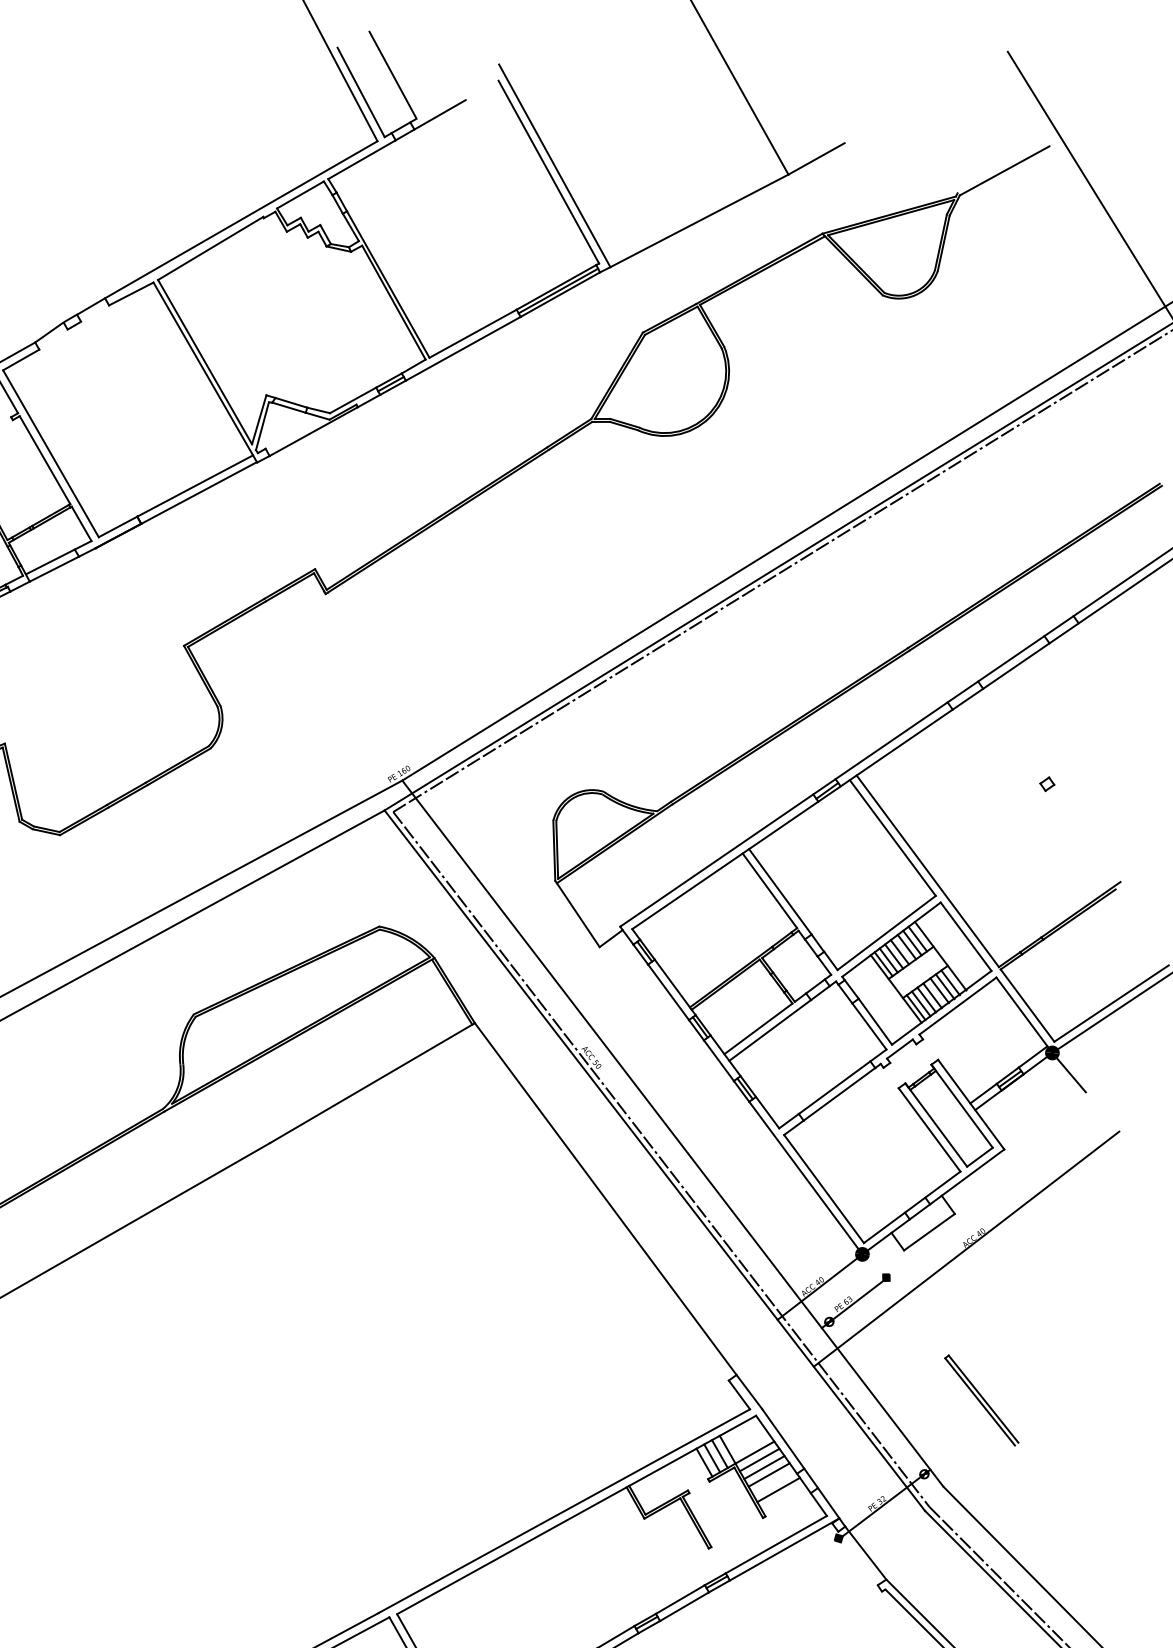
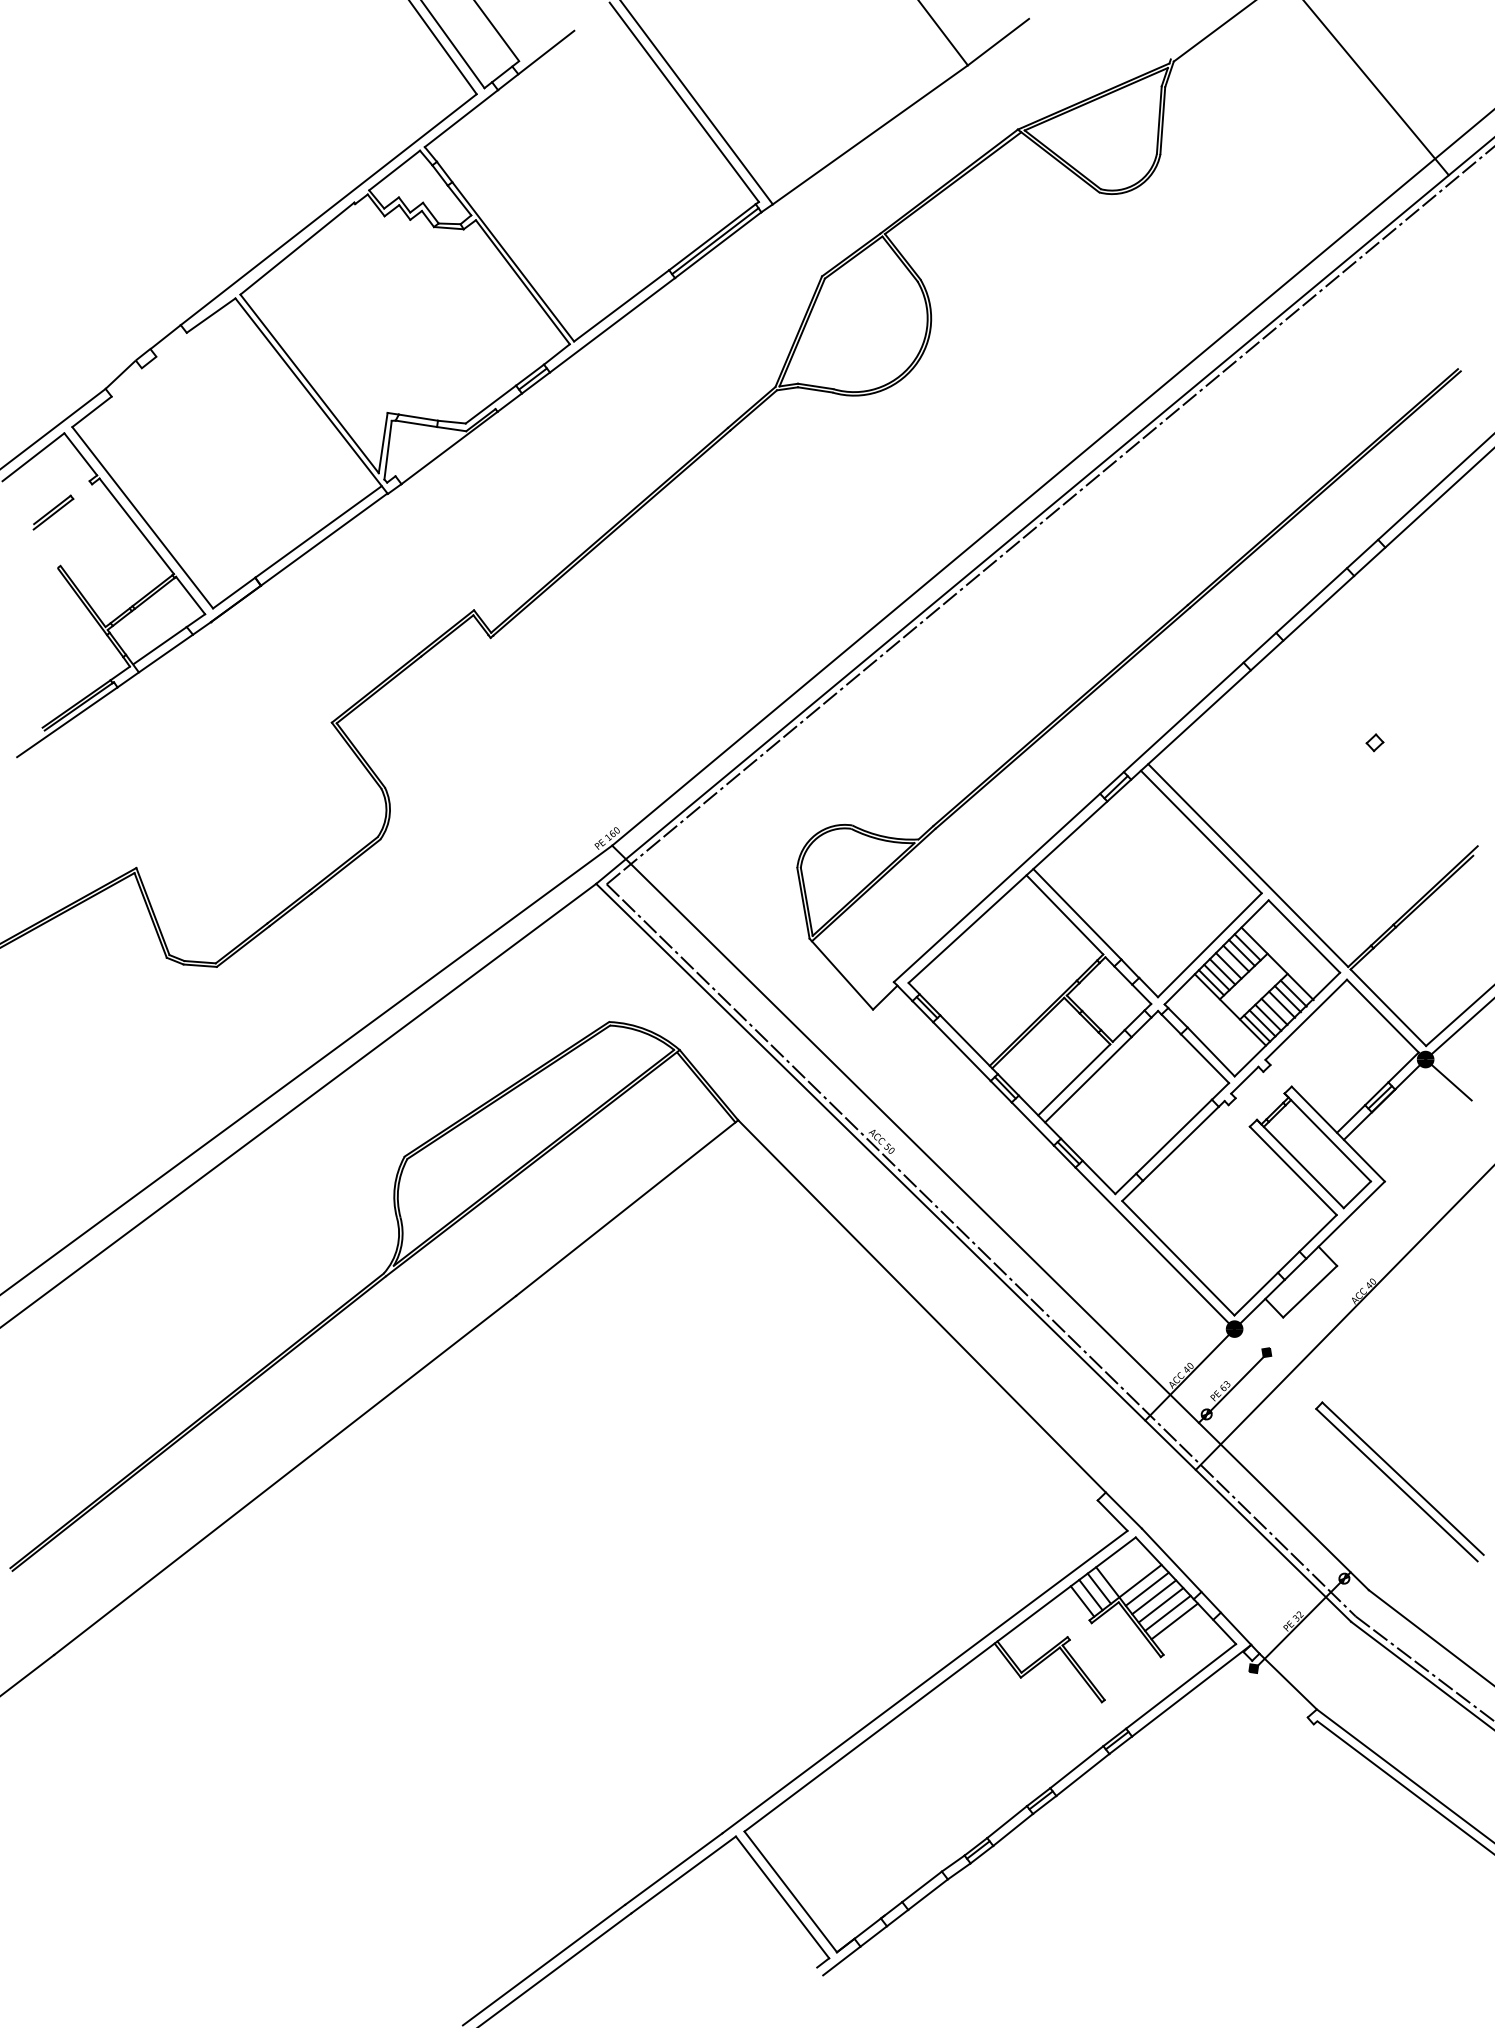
part: (981, 1400) -> (1399, 1481), size x1.67
line: (773, 1481) -> (1167, 1612), added

